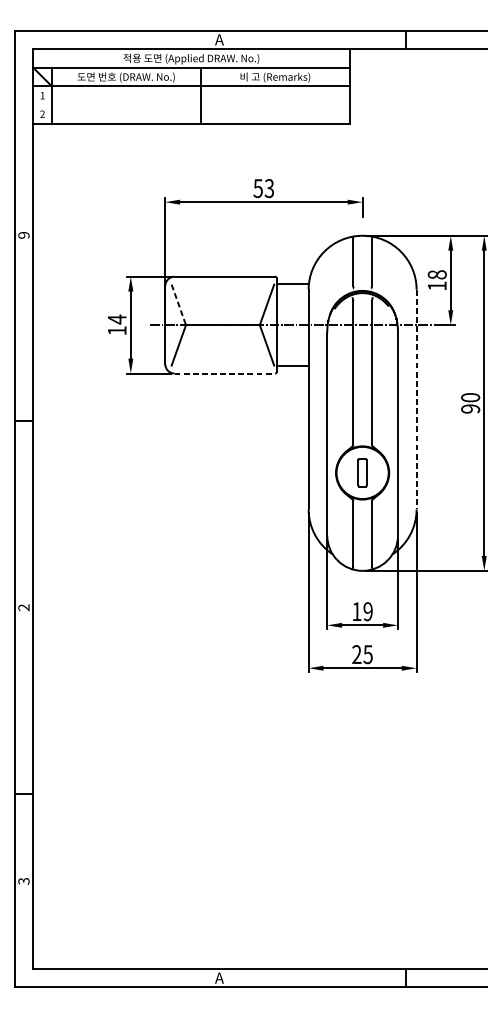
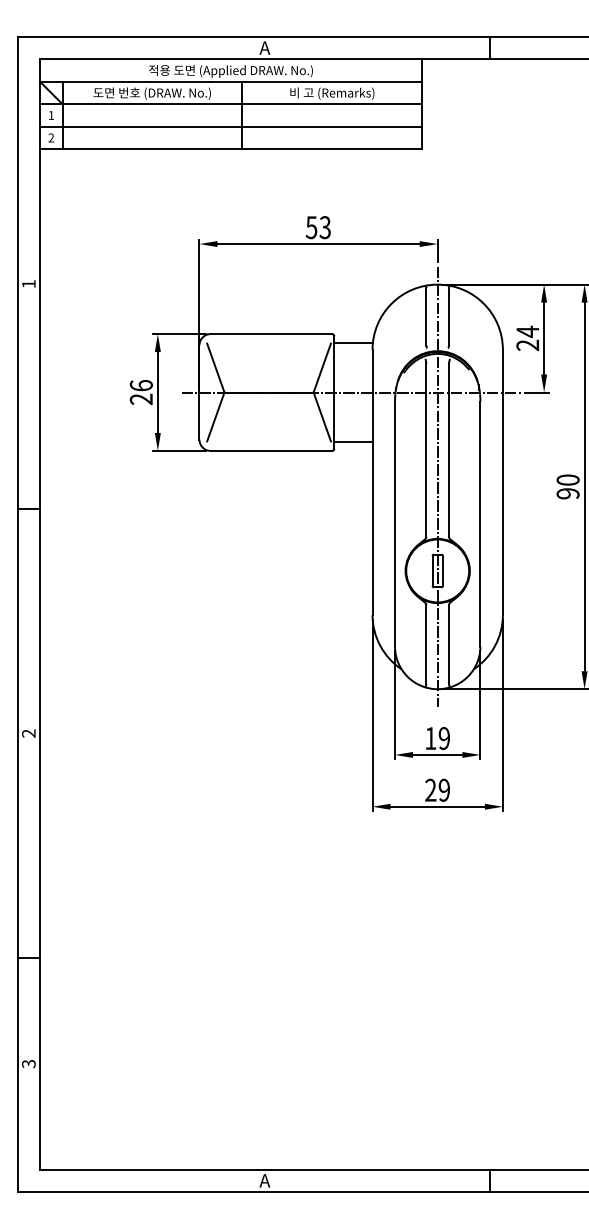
line: (191, 104) -> (231, 126), added
text: (23, 235) -> (28, 284), 9 -> 1
text: (436, 280) -> (527, 338), 18 -> 24
line: (178, 305) -> (215, 368), dashed -> solid
text: (116, 324) -> (140, 391), 14 -> 26
line: (224, 373) -> (271, 450), dashed -> solid
line: (416, 399) -> (502, 482), dashed -> solid
line: (362, 402) -> (437, 486), added
text: (367, 653) -> (443, 789), 25 -> 29

